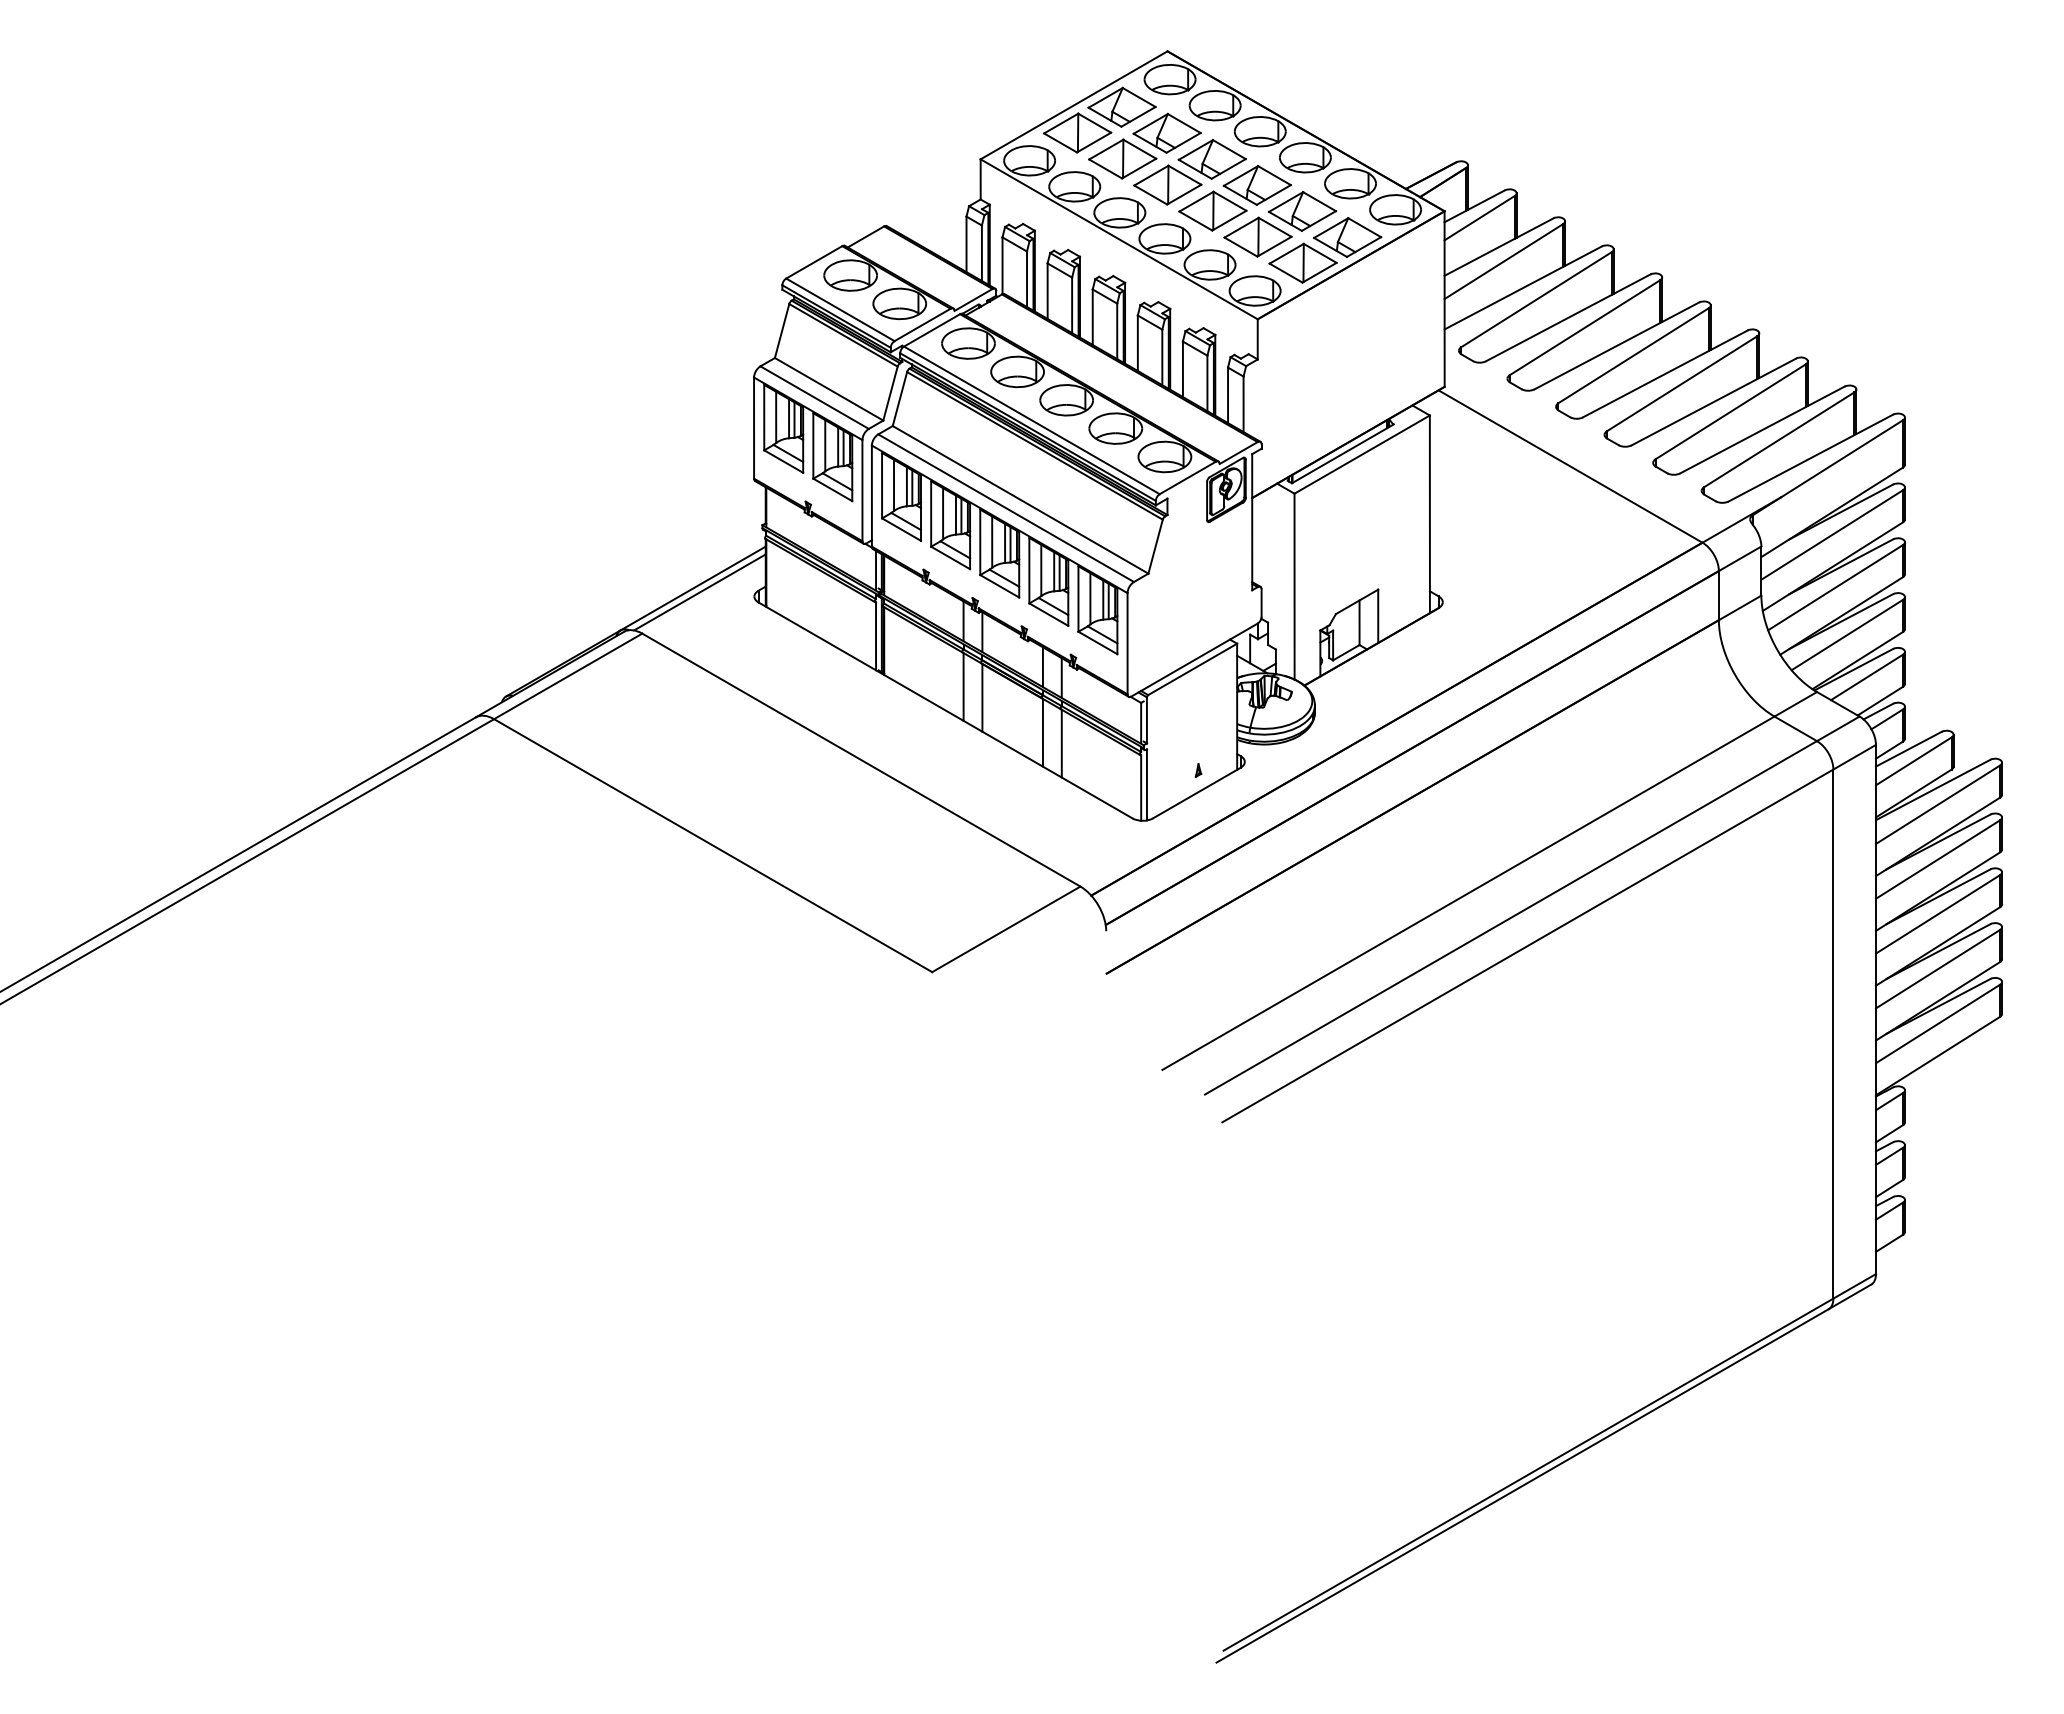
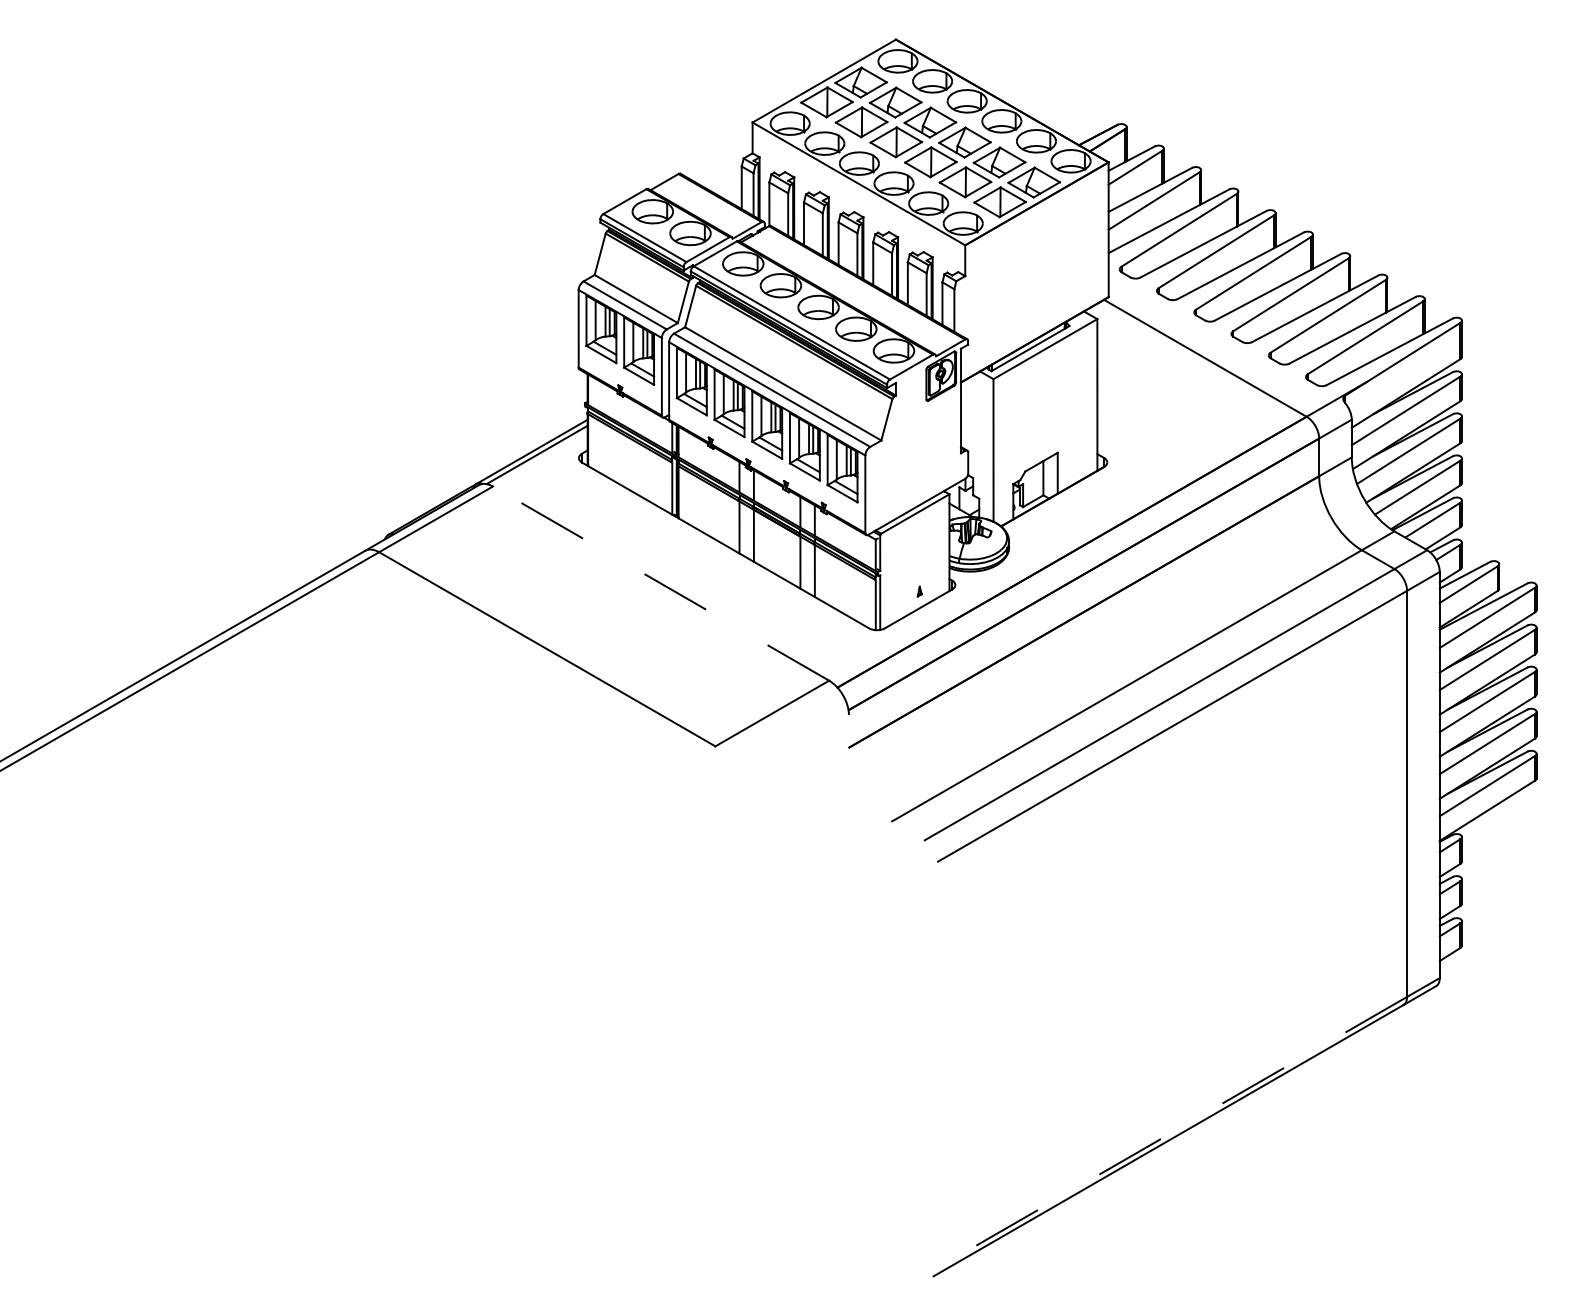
line: (861, 760) -> (661, 583), solid -> dashed
line: (1528, 1474) -> (1173, 1131), solid -> dashed

